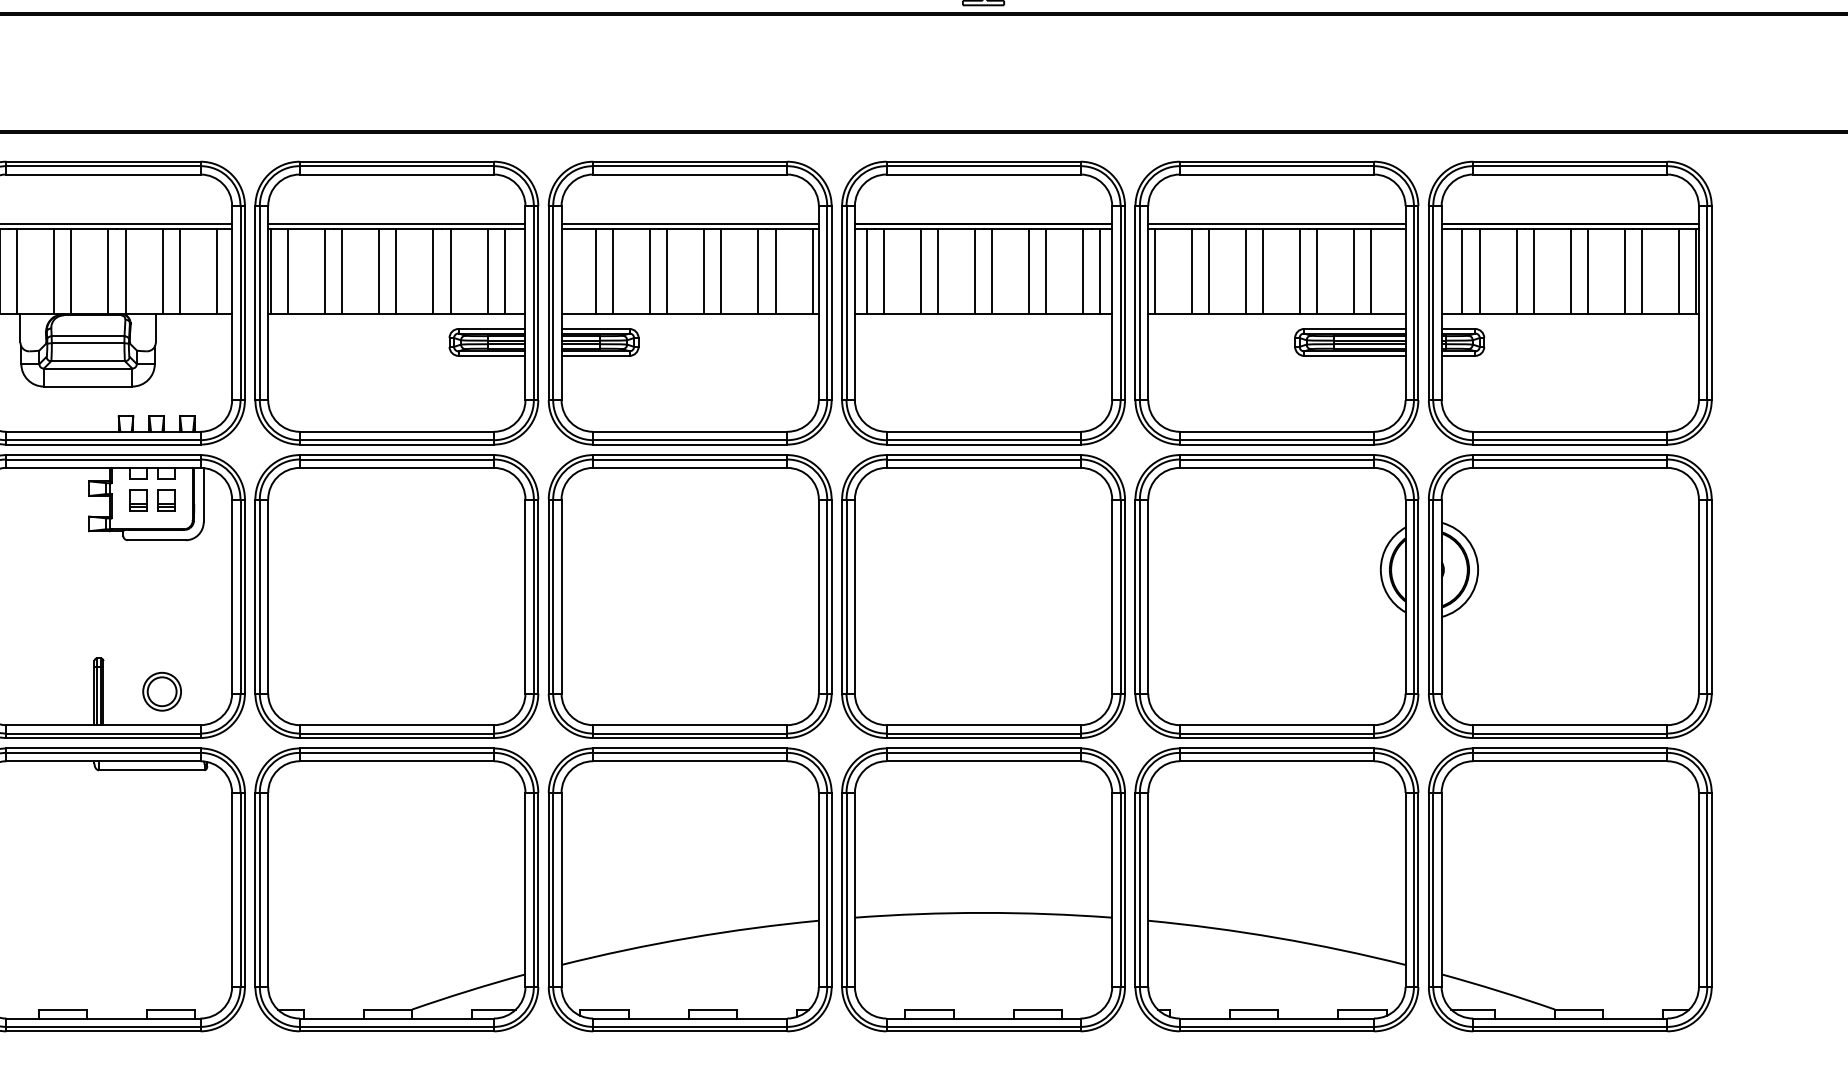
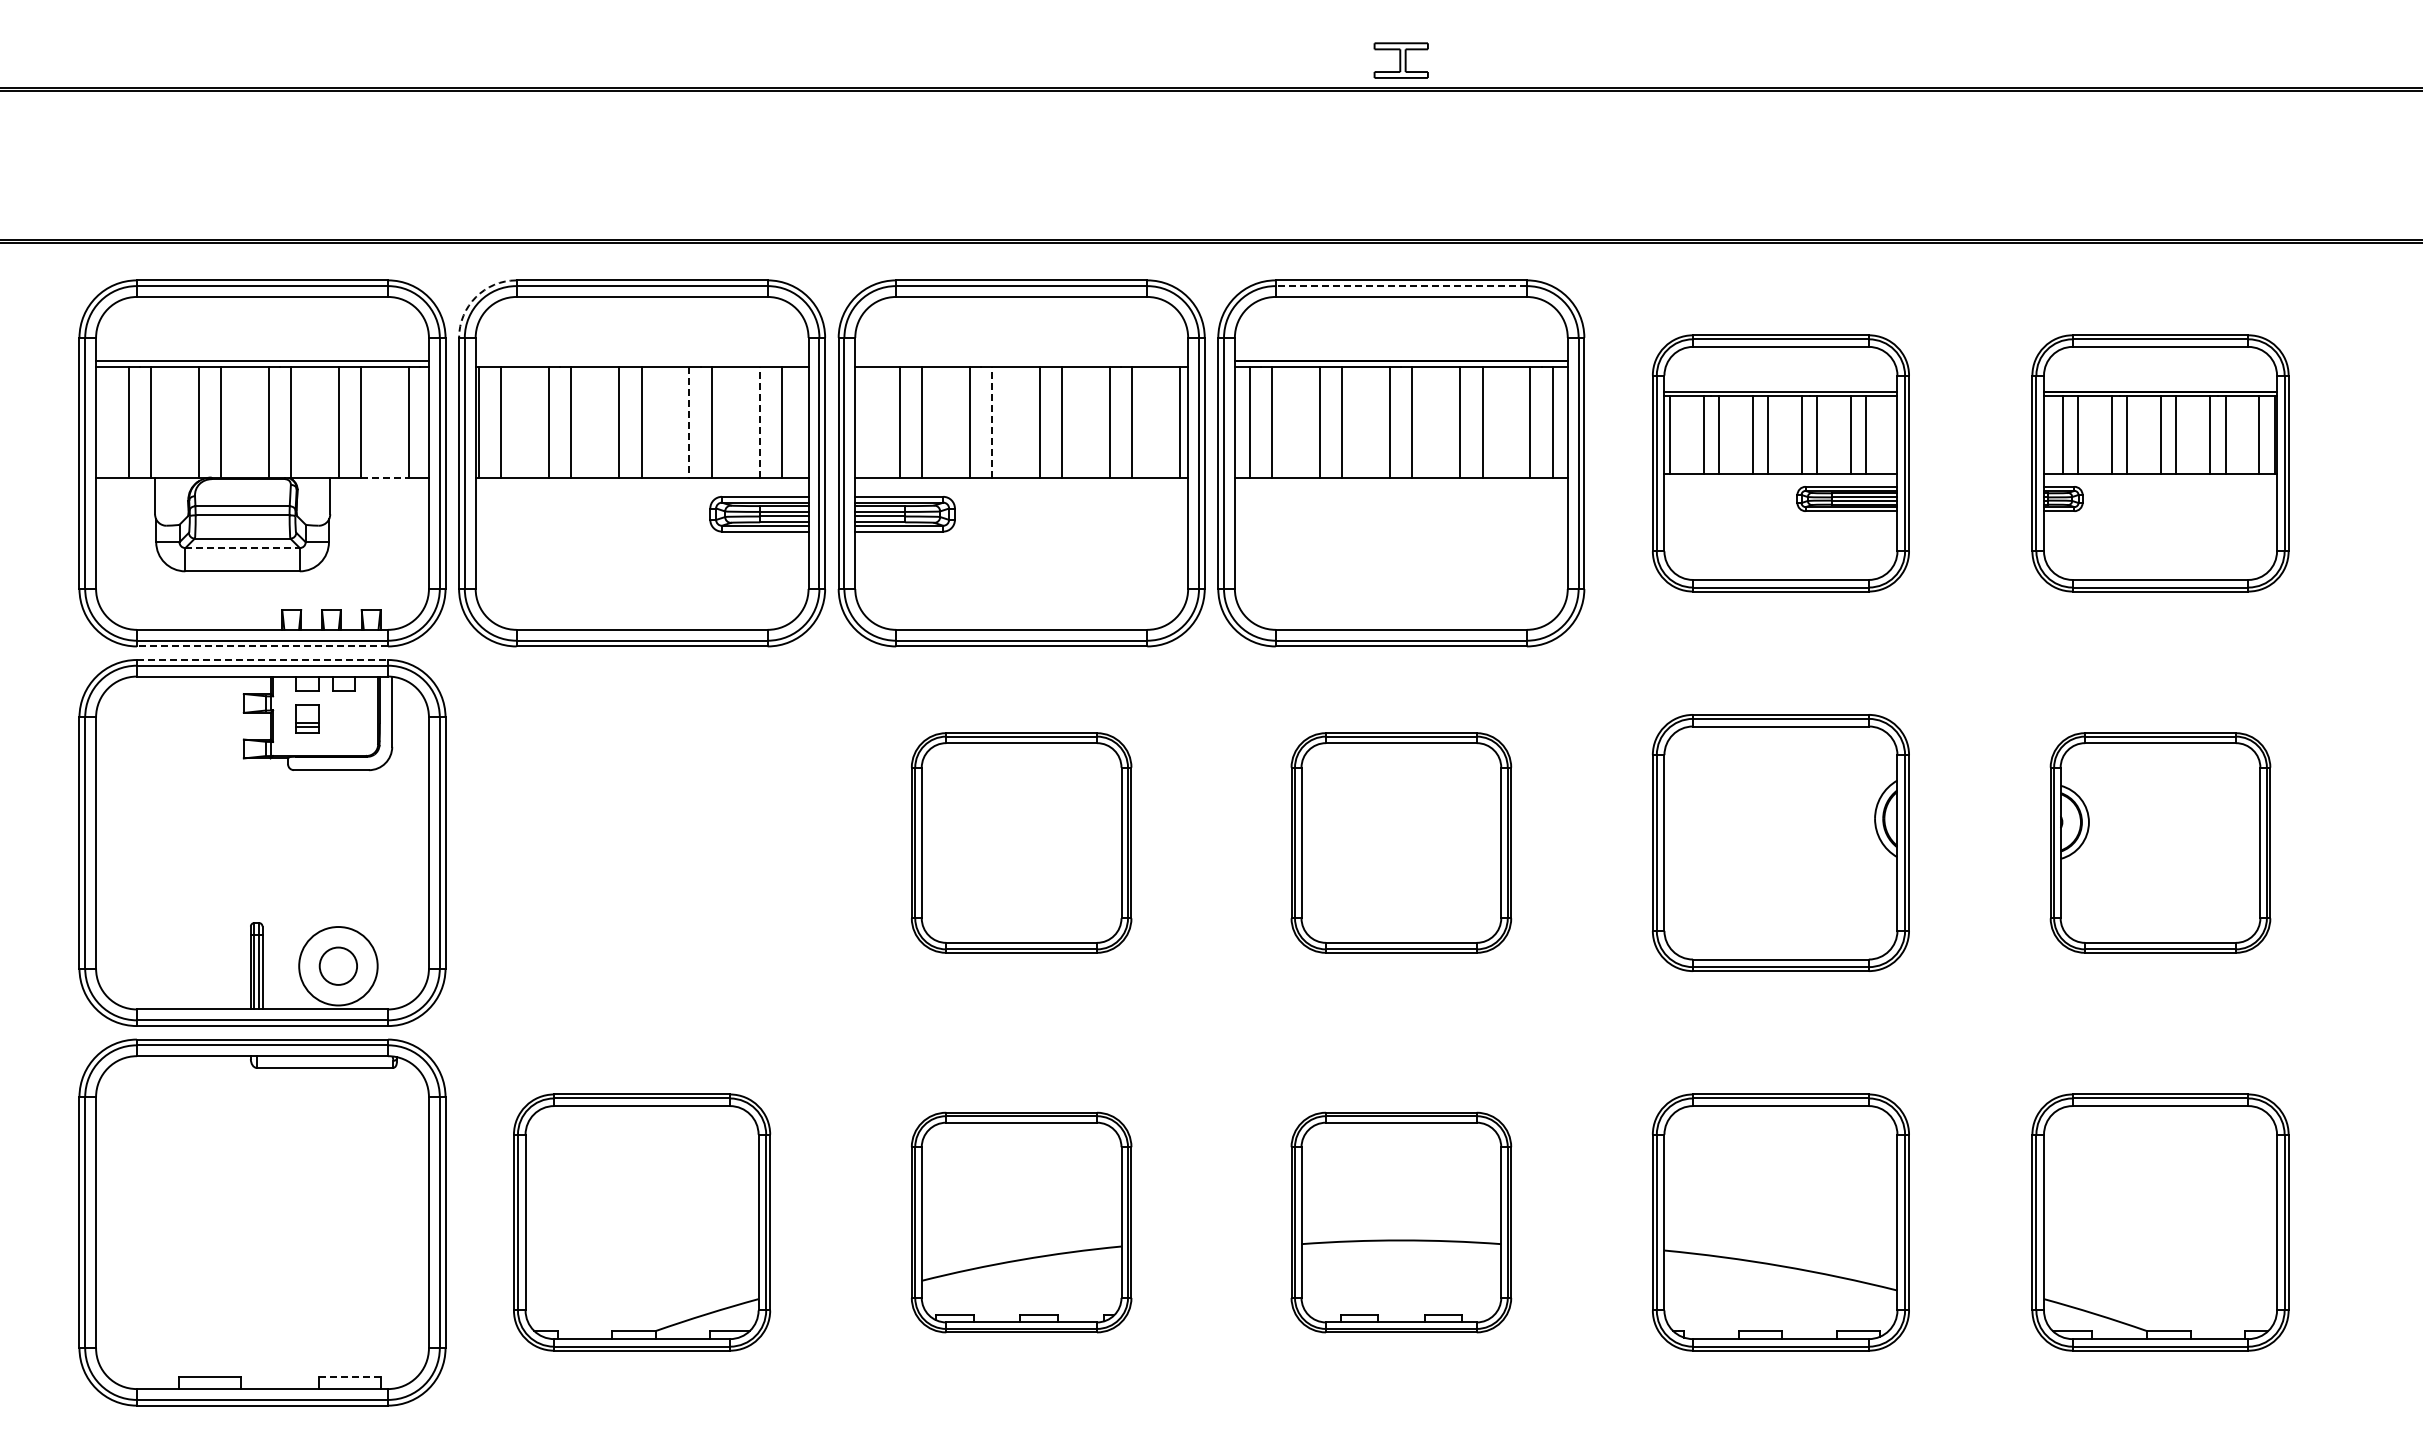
line: (983, 166) -> (1401, 286), solid -> dashed
arc: (268, 174) -> (475, 297), solid -> dashed
line: (396, 224) -> (641, 361), removed
line: (690, 224) -> (1021, 361), removed
line: (487, 271) -> (759, 422), solid -> dashed
line: (666, 271) -> (991, 422), solid -> dashed
line: (433, 272) -> (689, 423), solid -> dashed
part: (1276, 303) -> (1780, 463), size x0.7
part: (1570, 303) -> (2160, 463), size x0.7
line: (198, 314) -> (385, 478), solid -> dashed
line: (88, 368) -> (243, 548), solid -> dashed
line: (103, 444) -> (262, 646), solid -> dashed
line: (103, 455) -> (262, 660), solid -> dashed
part: (166, 500) -> (343, 718), removed
part: (396, 596) -> (641, 842), removed
part: (690, 596) -> (1021, 842), size x0.6
part: (983, 596) -> (1401, 842), size x0.6
part: (1276, 596) -> (1780, 842), size x0.7
part: (1570, 596) -> (2160, 842), size x0.6
circle: (161, 691) -> (337, 965), size x1.6
part: (396, 889) -> (641, 1222), size x0.7
part: (690, 889) -> (1021, 1222), size x0.6
part: (983, 889) -> (1401, 1222), size x0.6
part: (1276, 889) -> (1780, 1222), size x0.7
part: (1570, 889) -> (2160, 1222), size x0.7
line: (171, 1009) -> (350, 1377), solid -> dashed

